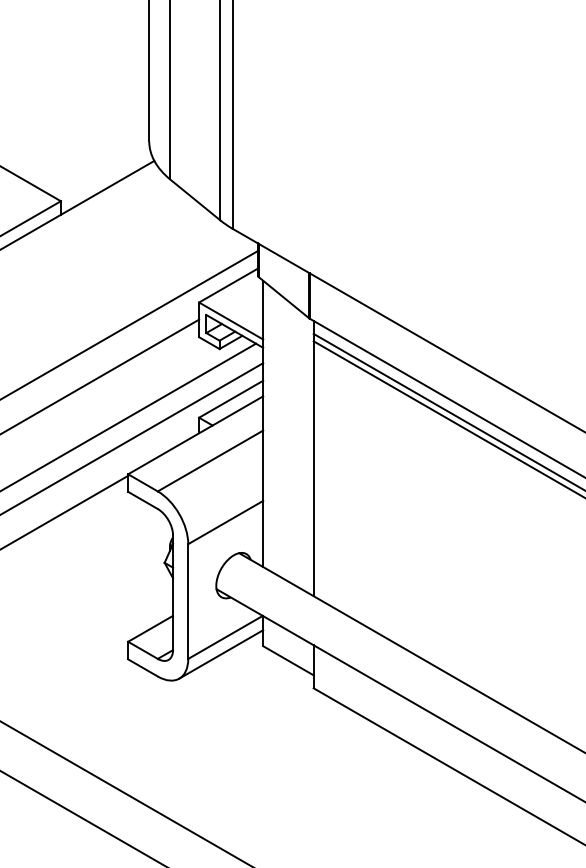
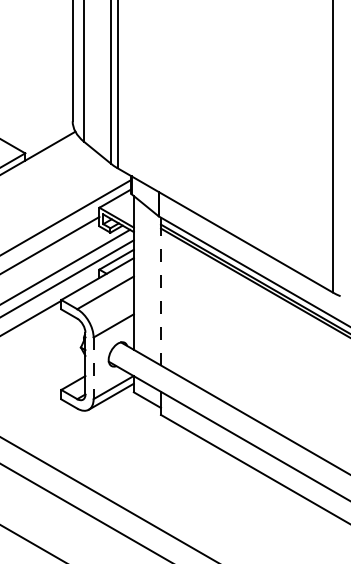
line: (312, 467) -> (160, 296), solid -> dashed
line: (187, 601) -> (93, 368), solid -> dashed

